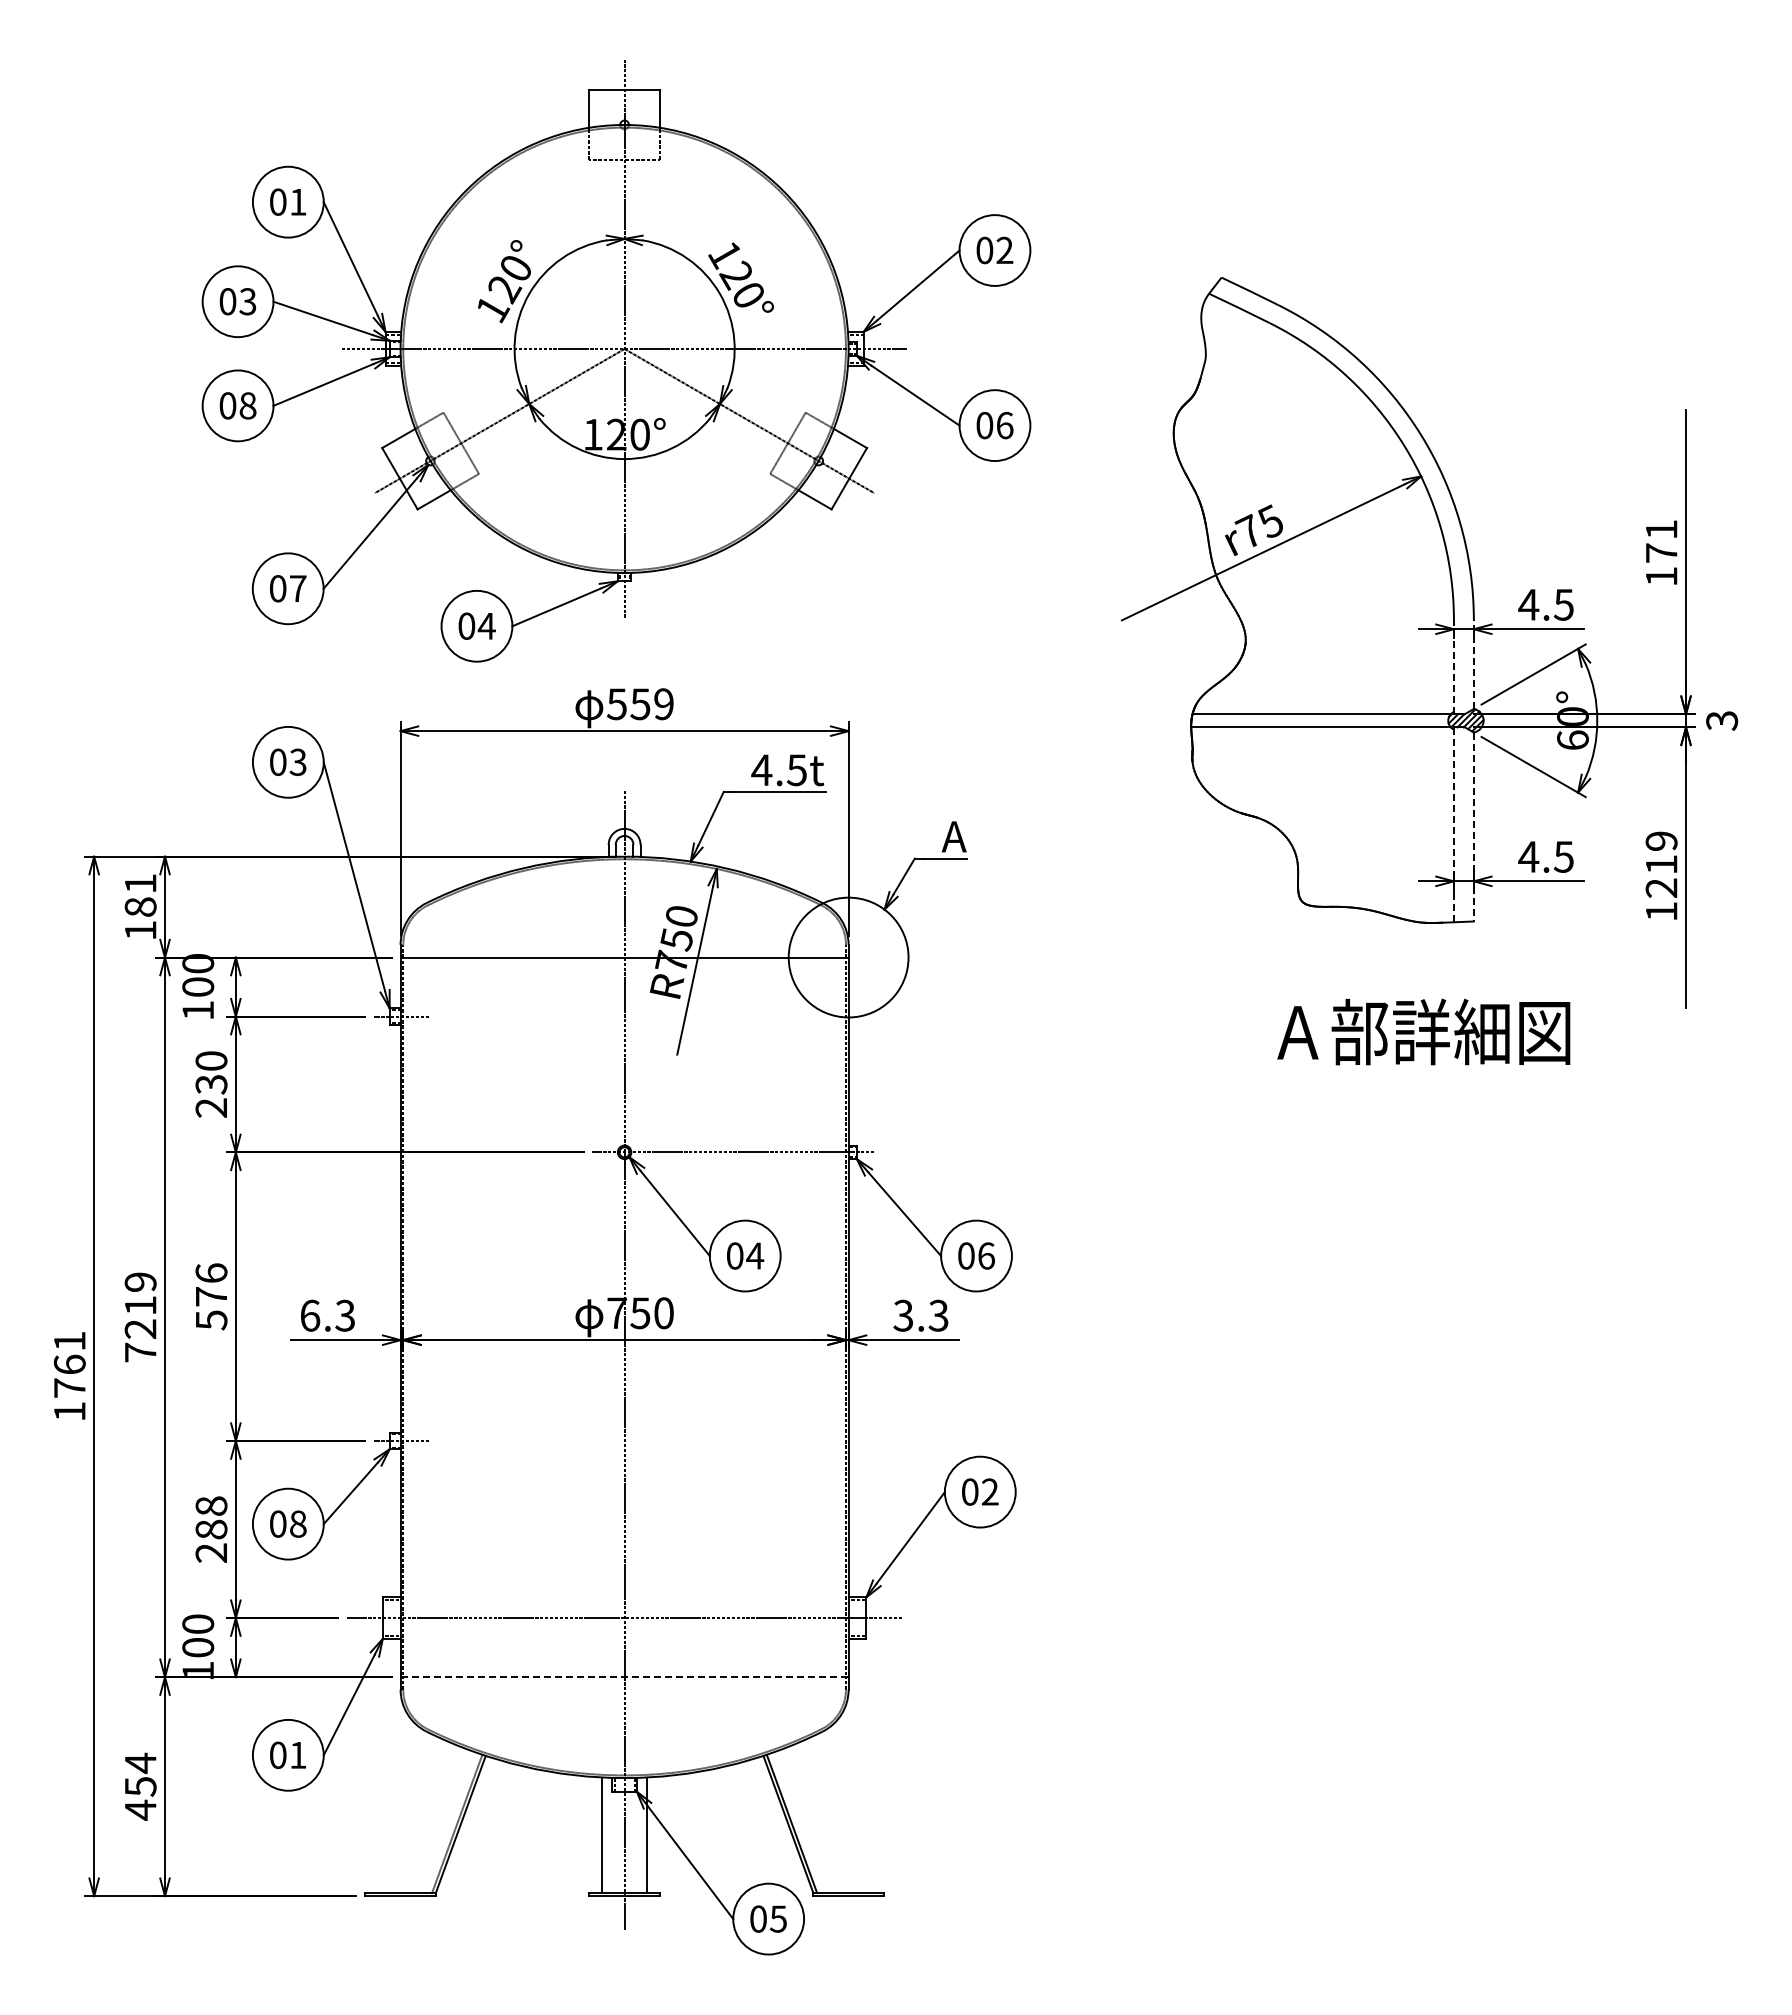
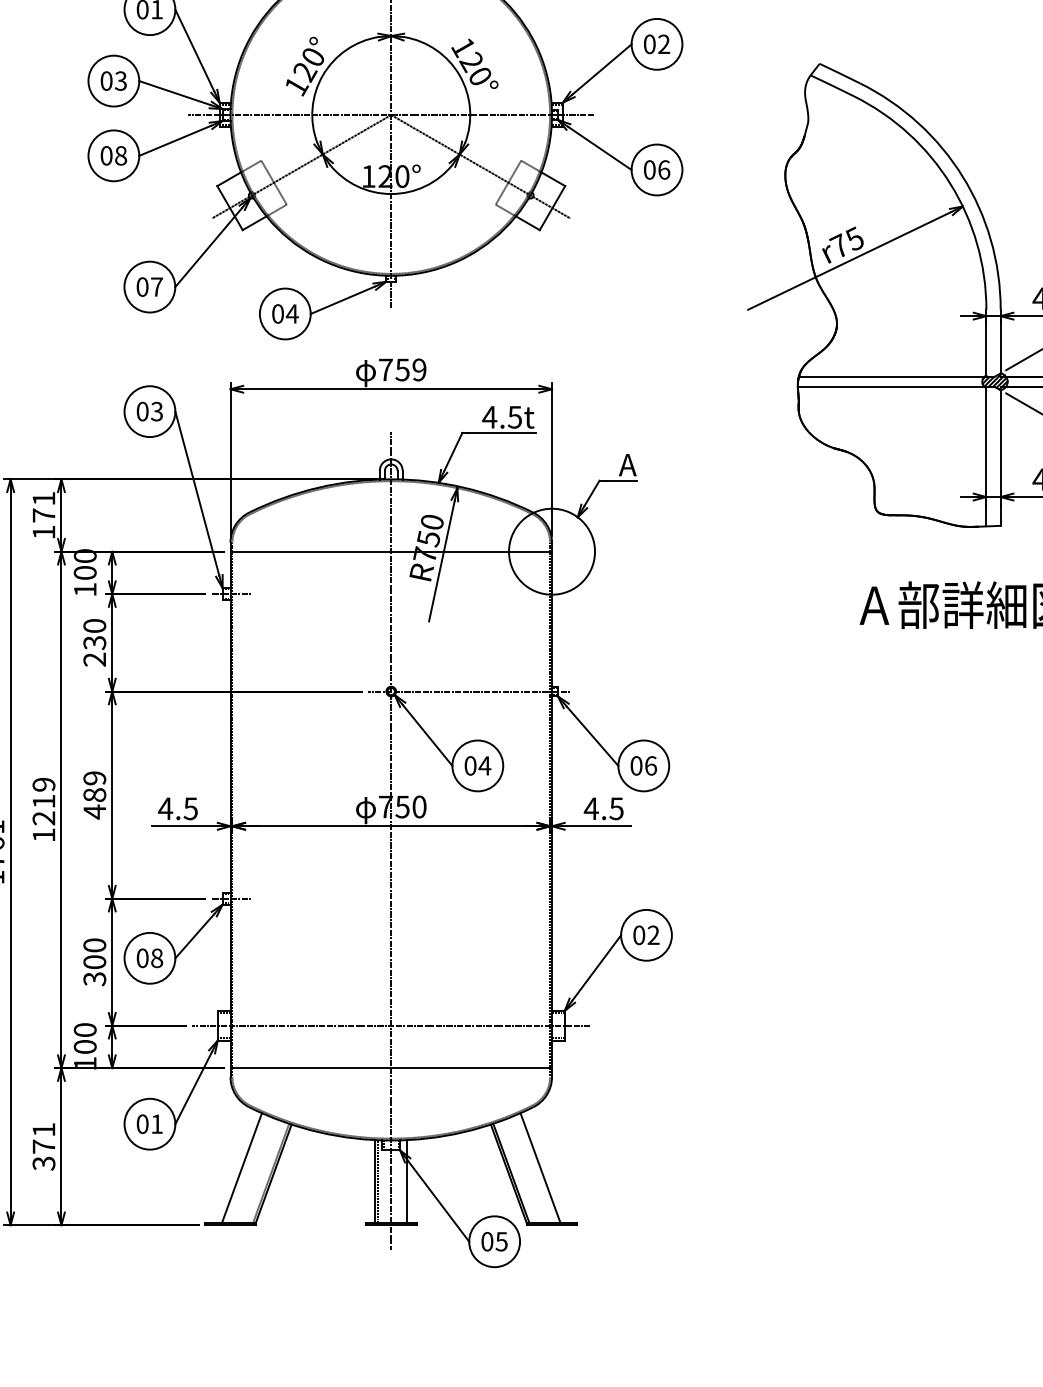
line: (1473, 664) -> (1000, 341), dashed -> solid
line: (1453, 667) -> (986, 343), dashed -> solid
text: (616, 704) -> (385, 370), 559 -> 759
line: (1453, 824) -> (986, 456), dashed -> solid
line: (1473, 827) -> (1000, 458), dashed -> solid
text: (140, 906) -> (43, 515), 181 -> 171
text: (211, 1296) -> (94, 794), 576 -> 489
text: (326, 1315) -> (177, 808), 6.3 -> 4.5
text: (920, 1315) -> (603, 808), 3.3 -> 4.5
text: (140, 1352) -> (43, 835), 7219 -> 1219
text: (211, 1529) -> (94, 962), 288 -> 300
line: (625, 1677) -> (391, 1068), dashed -> solid
text: (140, 1786) -> (43, 1146), 454 -> 371
line: (416, 1816) -> (241, 1168), added
line: (832, 1816) -> (540, 1168), added
line: (606, 1834) -> (378, 1181), added

